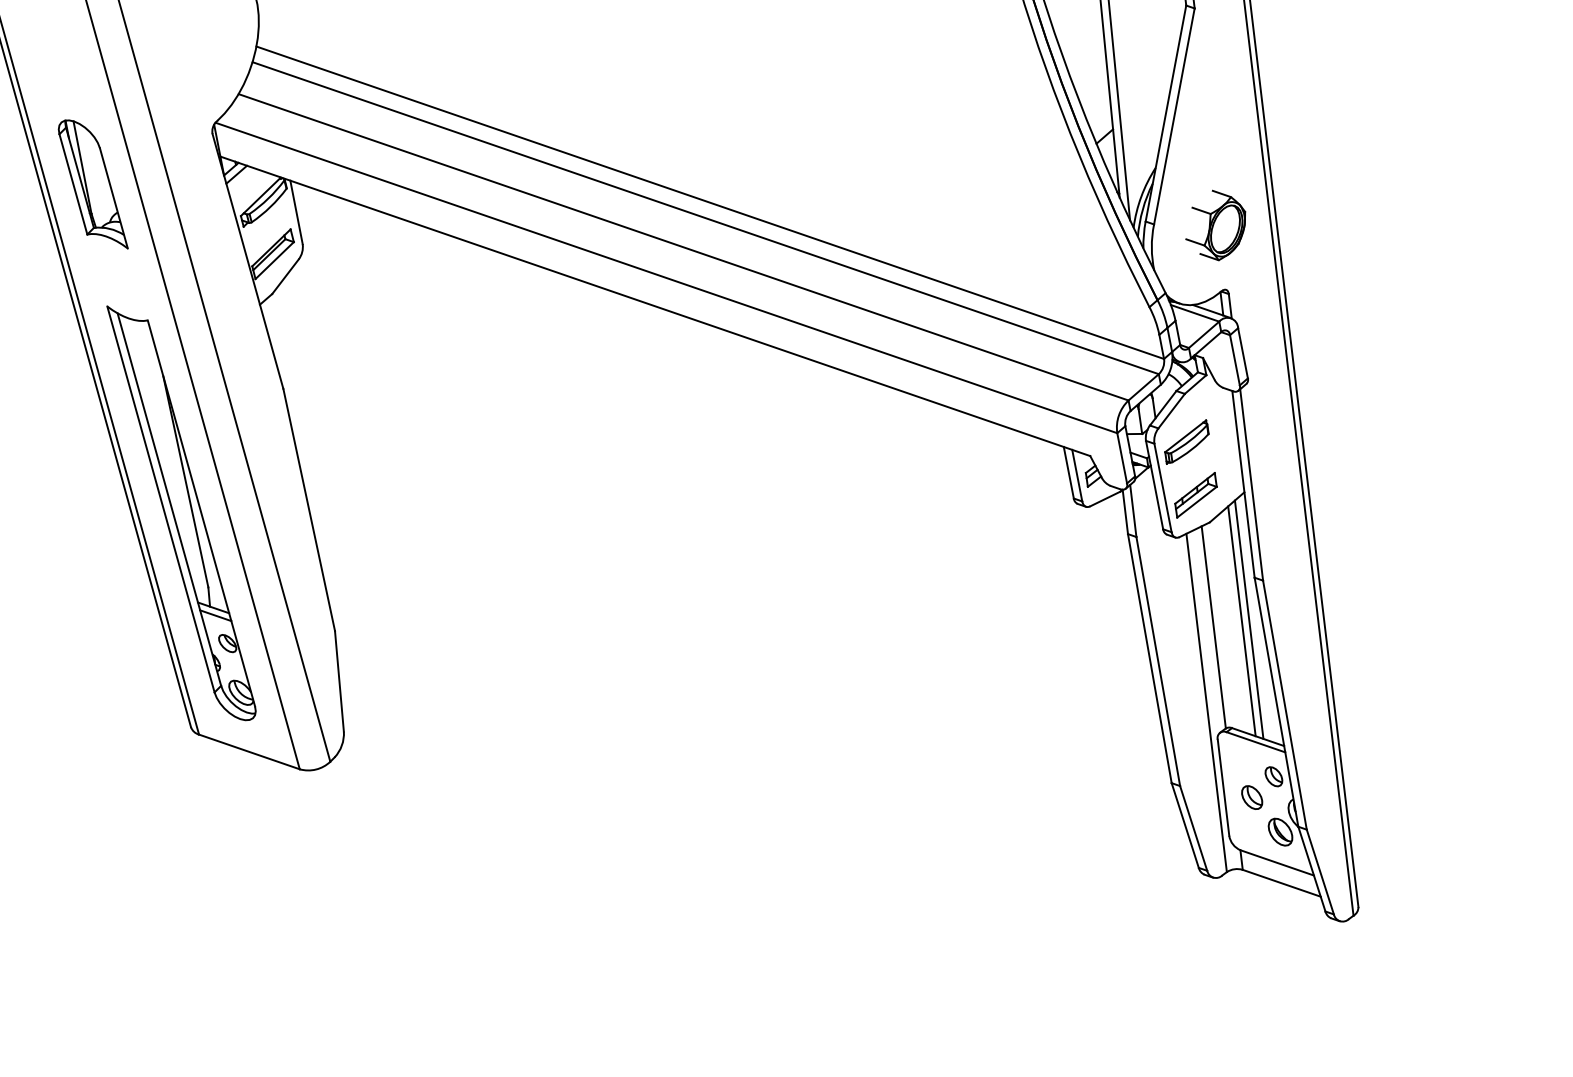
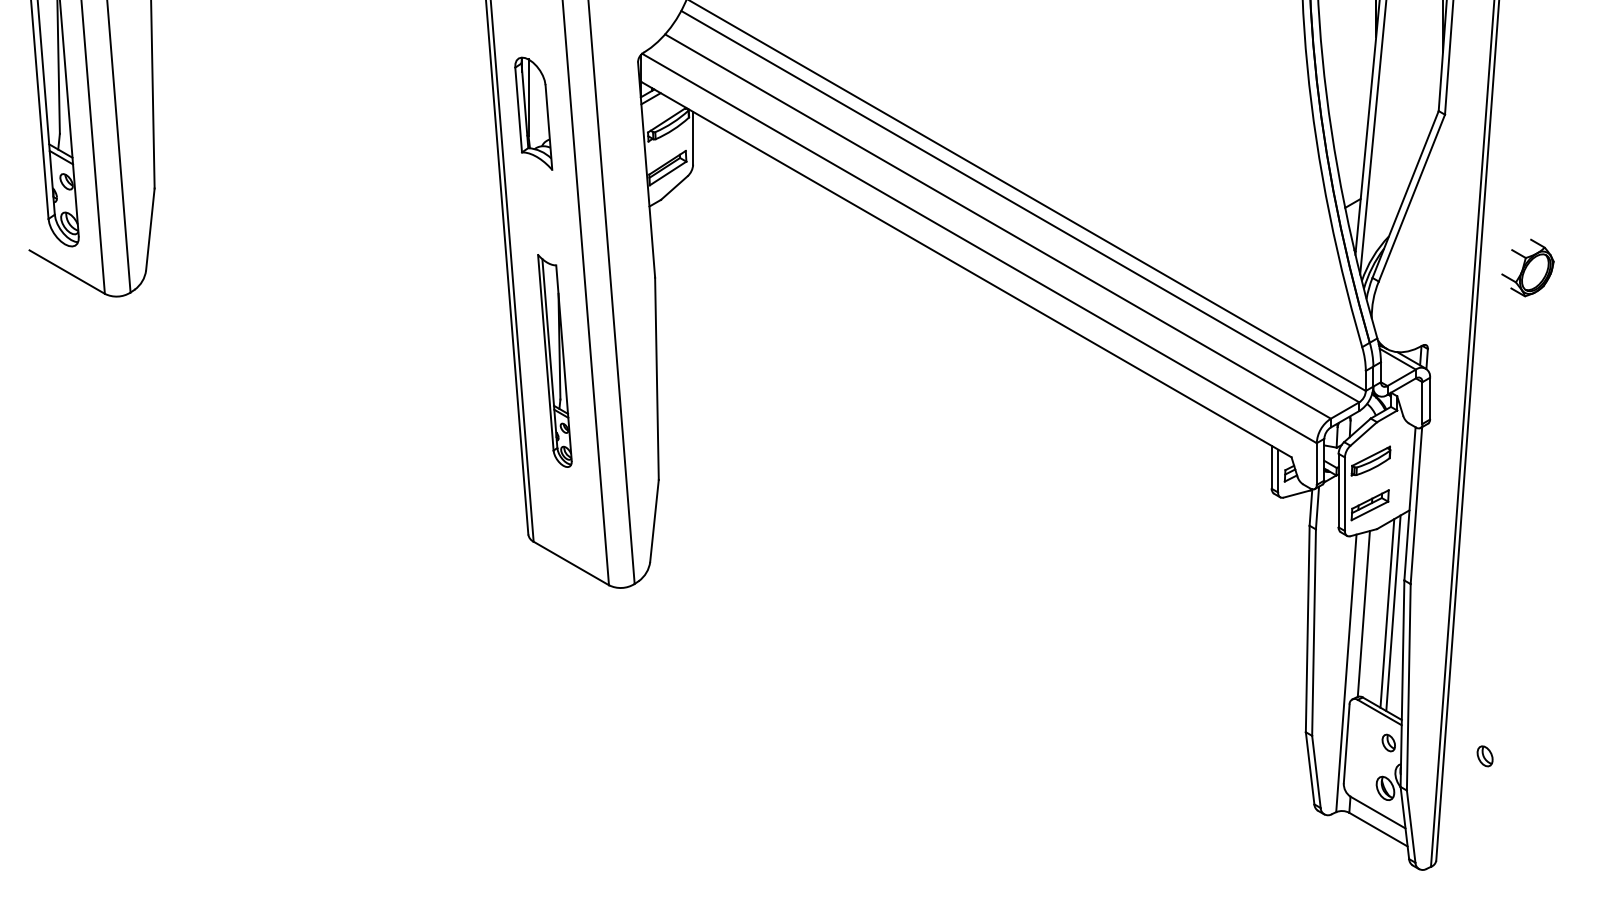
part: (92, 185) -> (533, 113), moved
part: (1214, 225) -> (1527, 267), moved
part: (181, 511) -> (554, 360), size x0.6
part: (1251, 797) -> (1484, 756), moved

